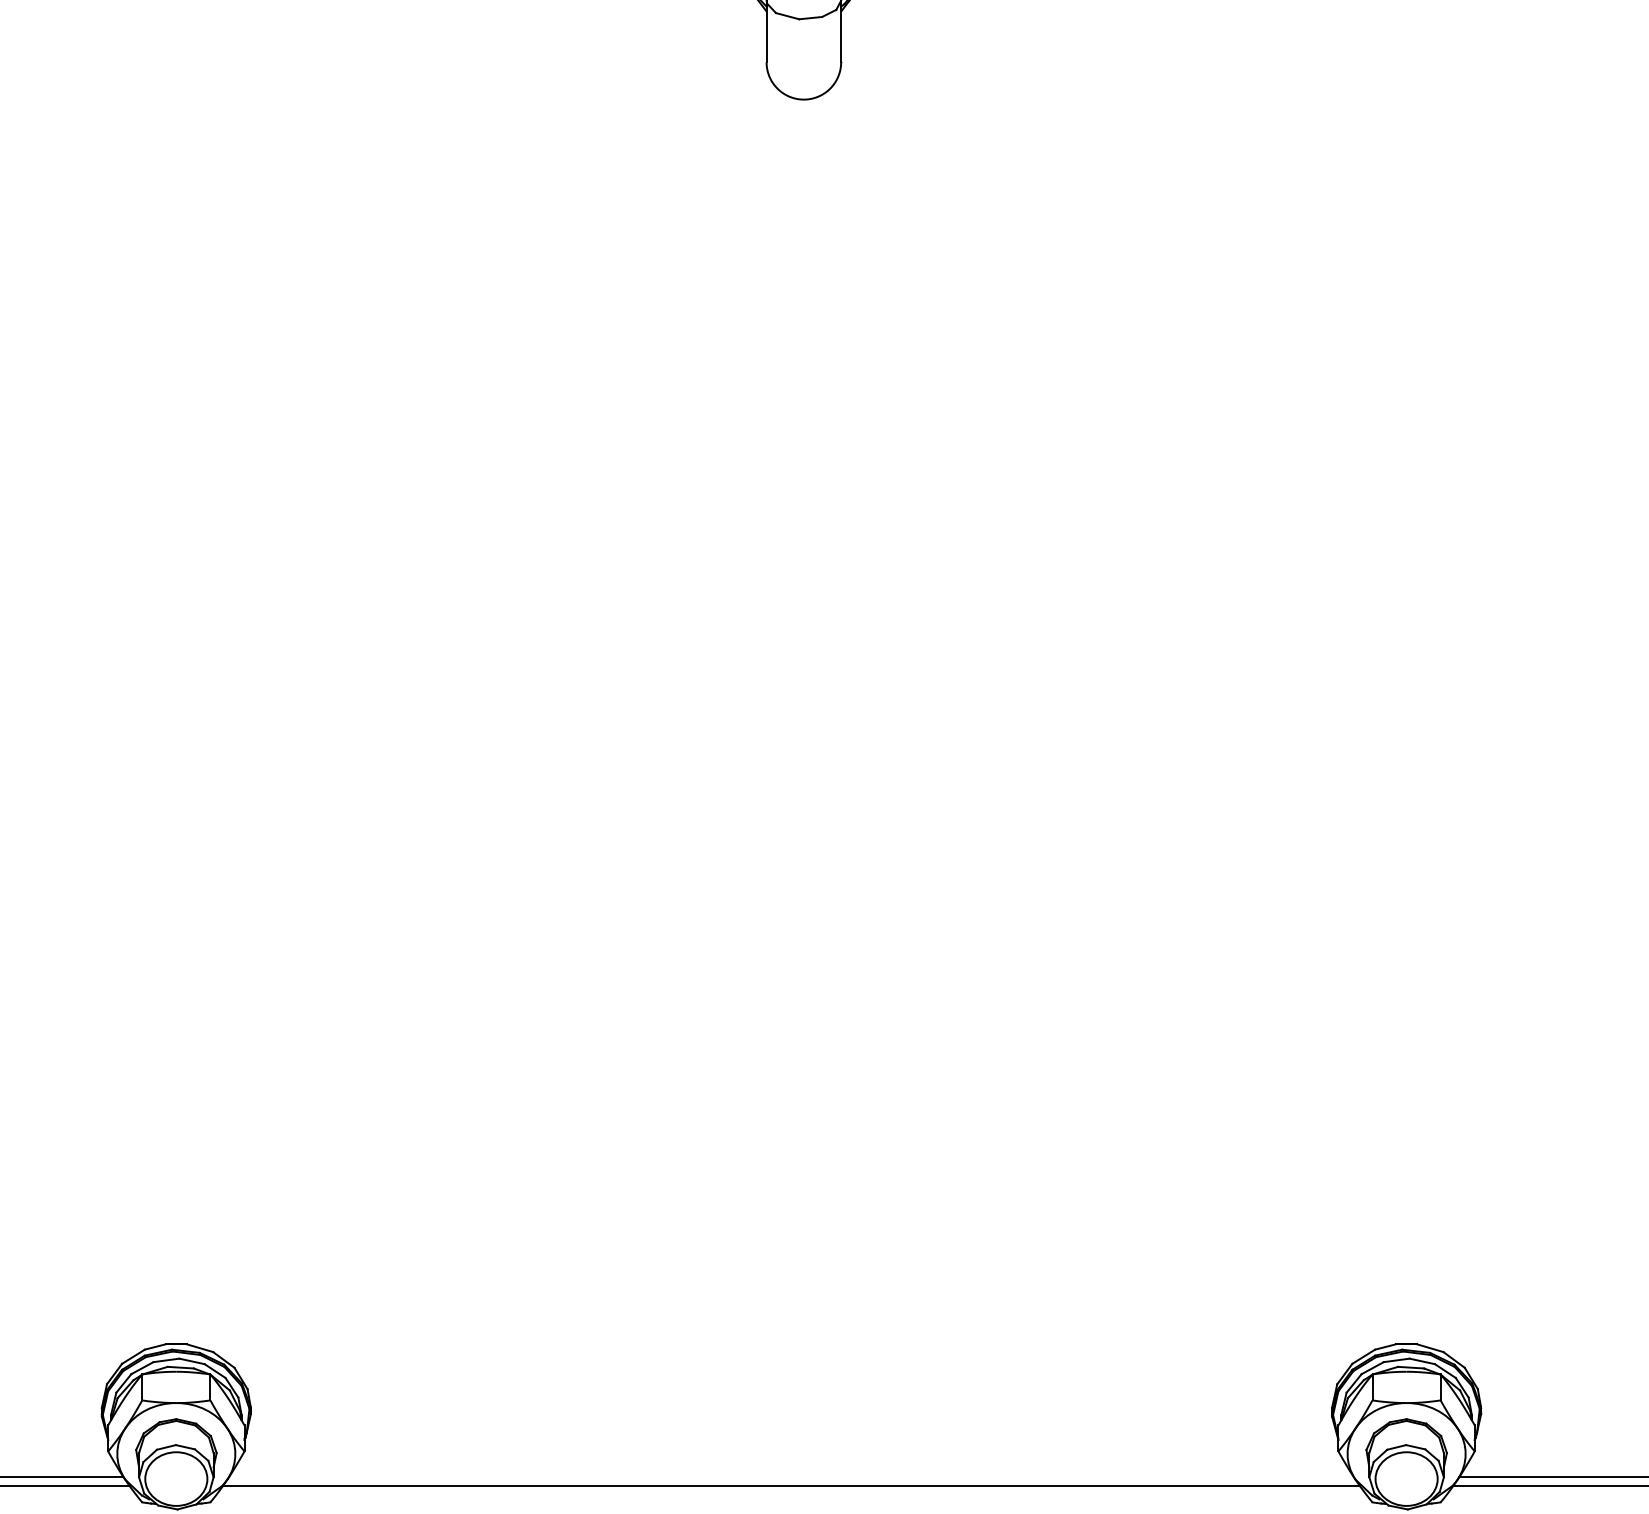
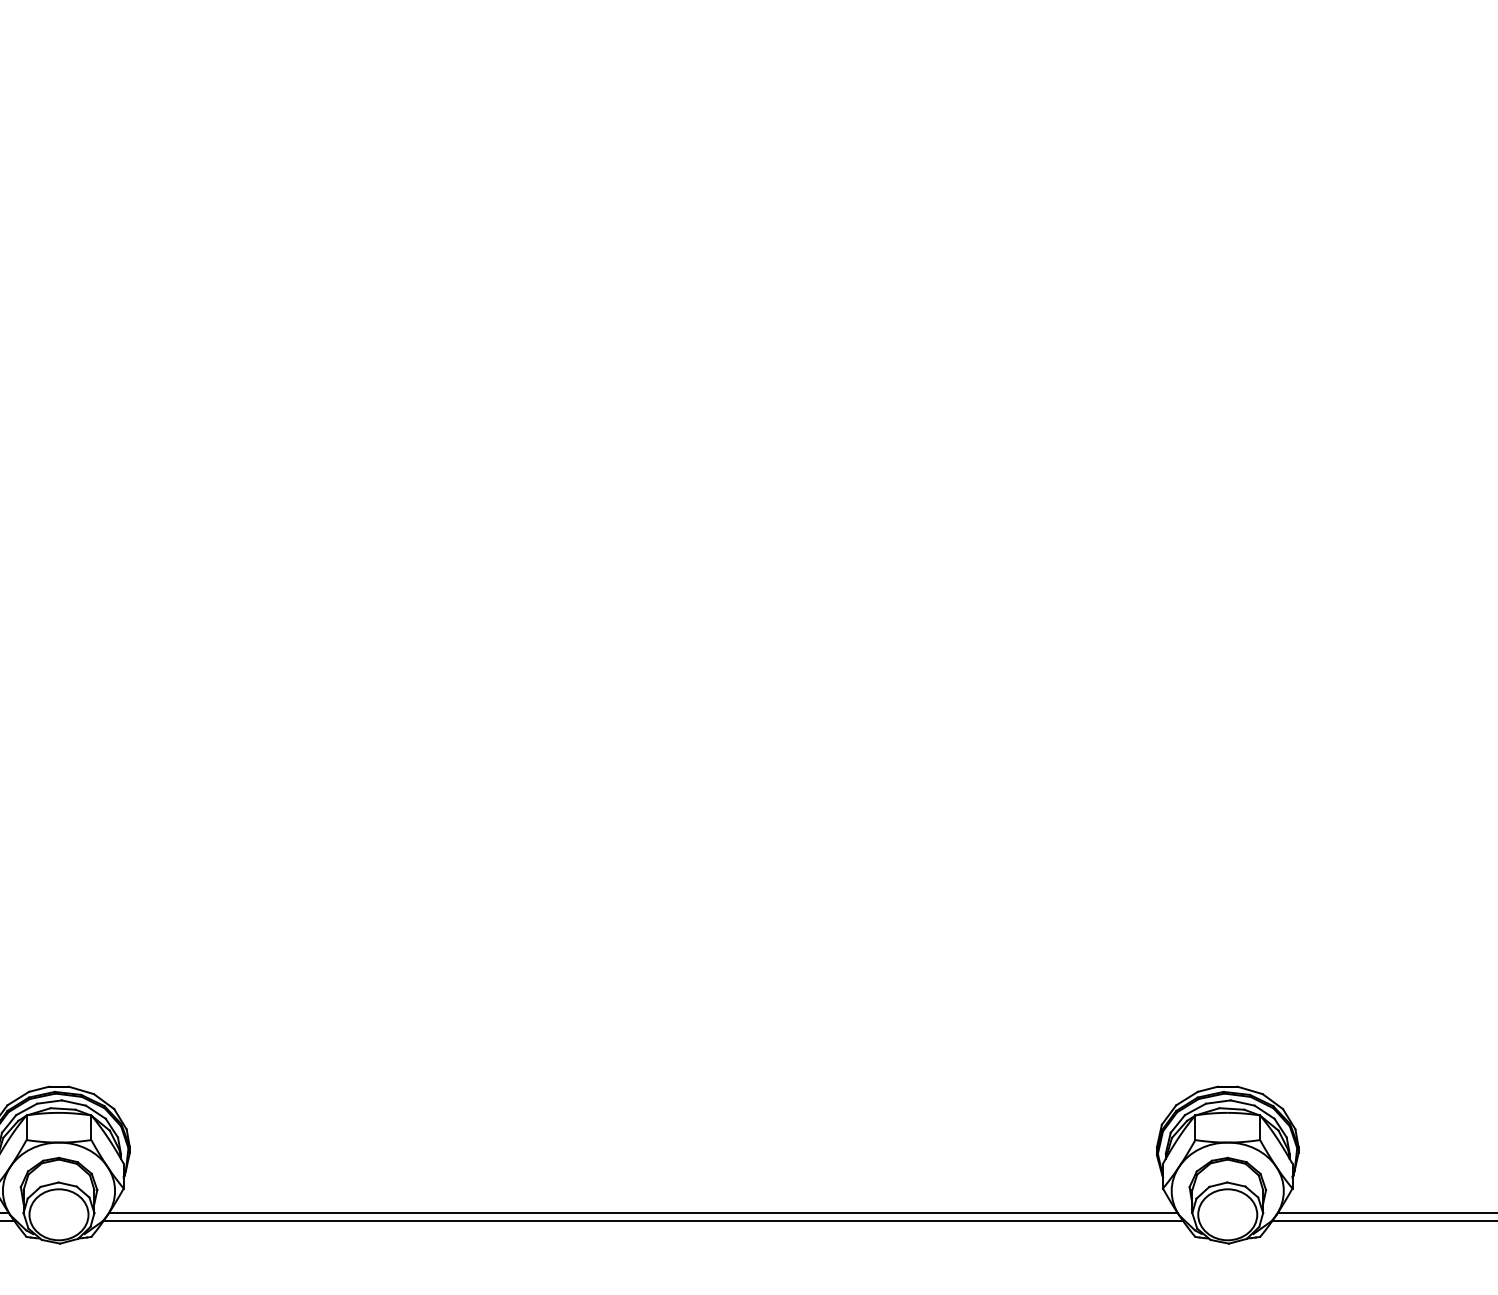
line: (791, 1476) -> (643, 1212), added

